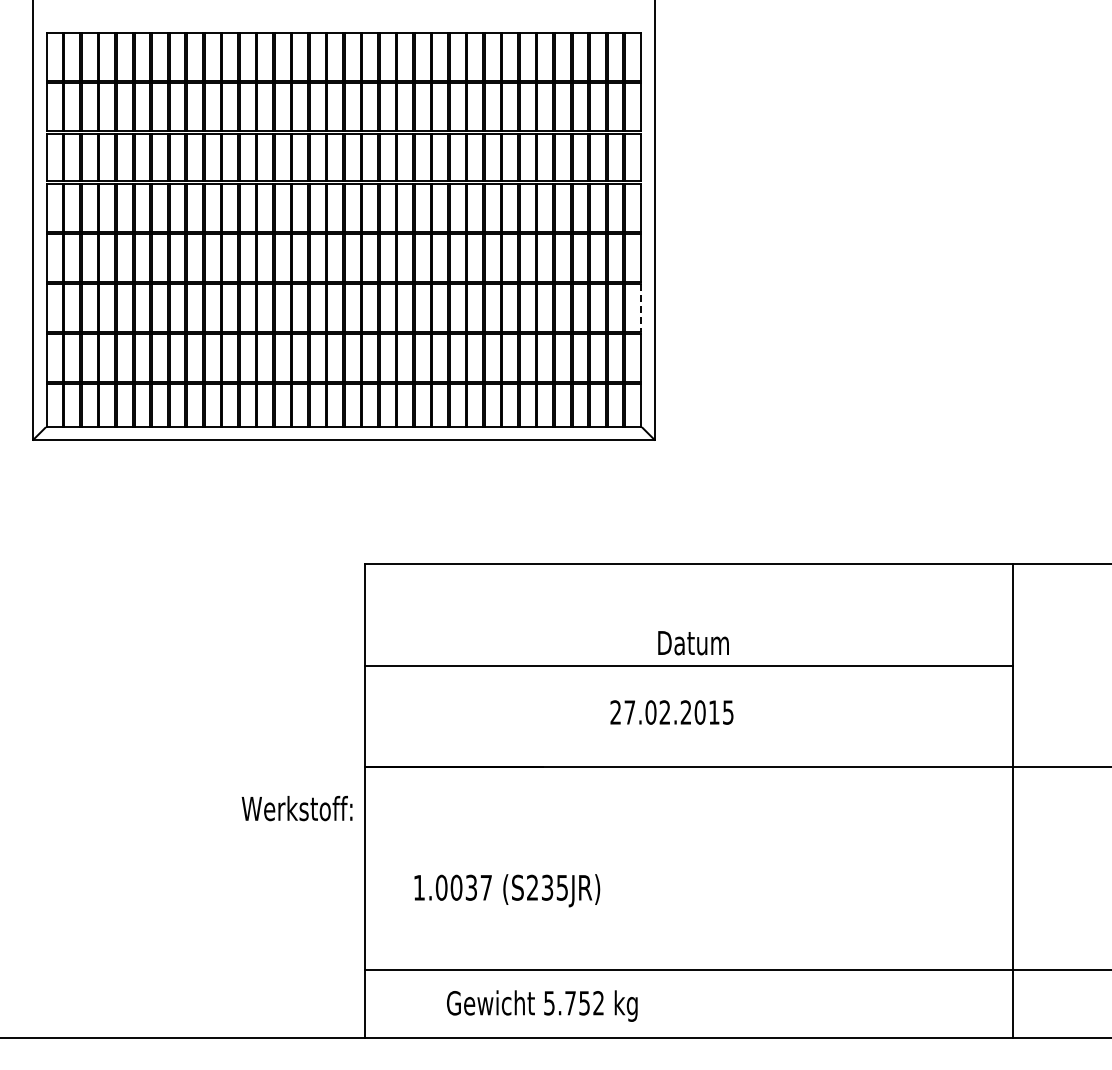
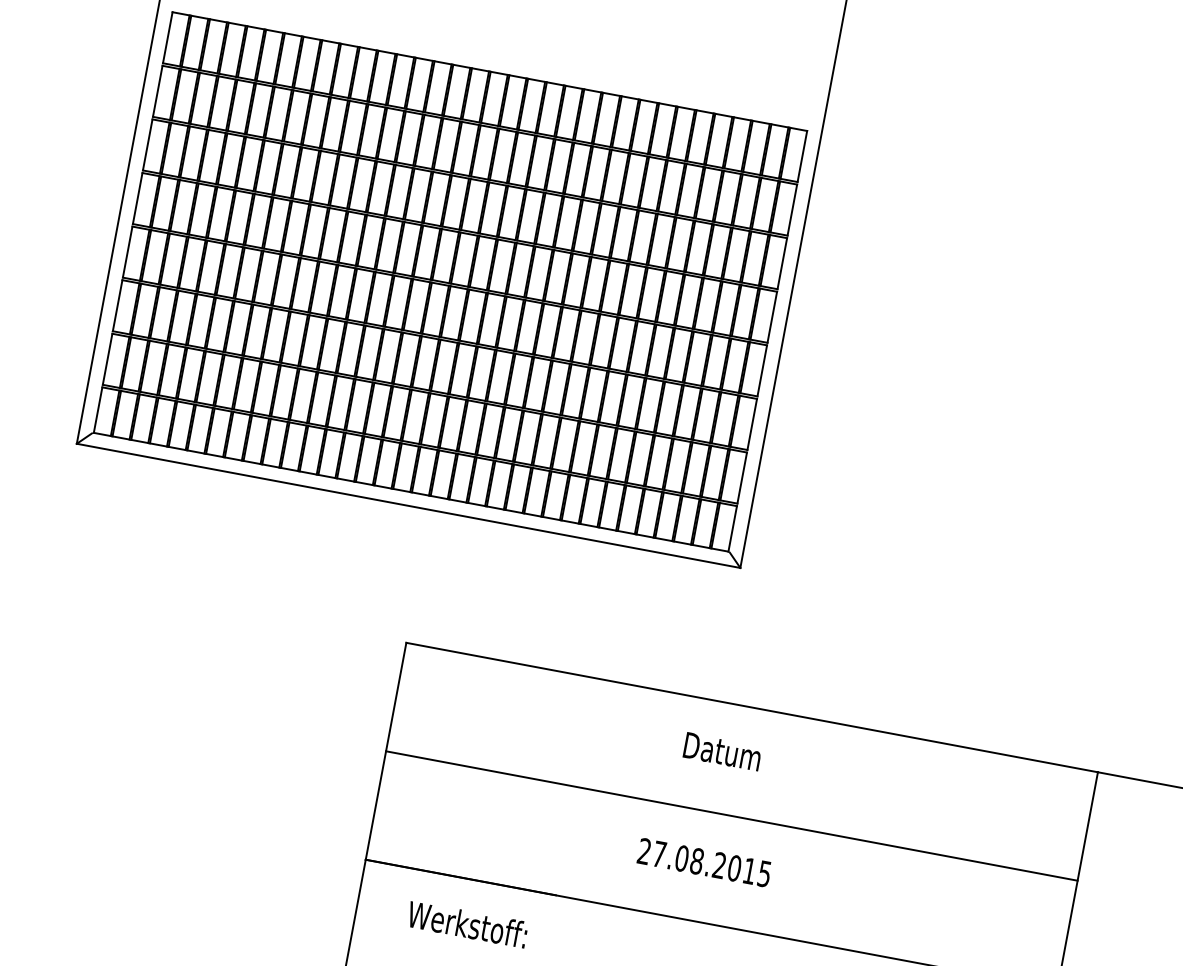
line: (641, 308) -> (752, 425), dashed -> solid
text: (693, 643) -> (722, 752), moved
text: (664, 712) -> (696, 861), 27.02.2015 -> 27.08.2015
text: (296, 808) -> (466, 924), moved

